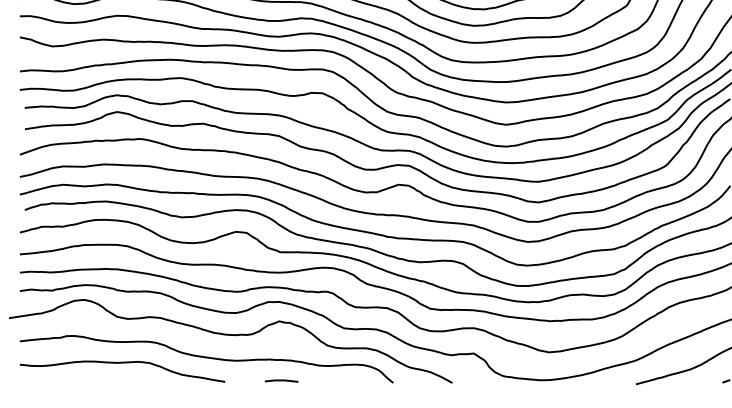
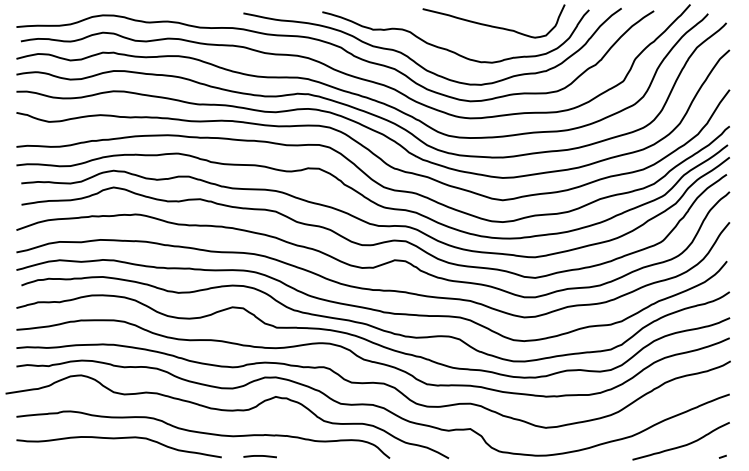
line: (280, 381) -> (259, 456), moved

